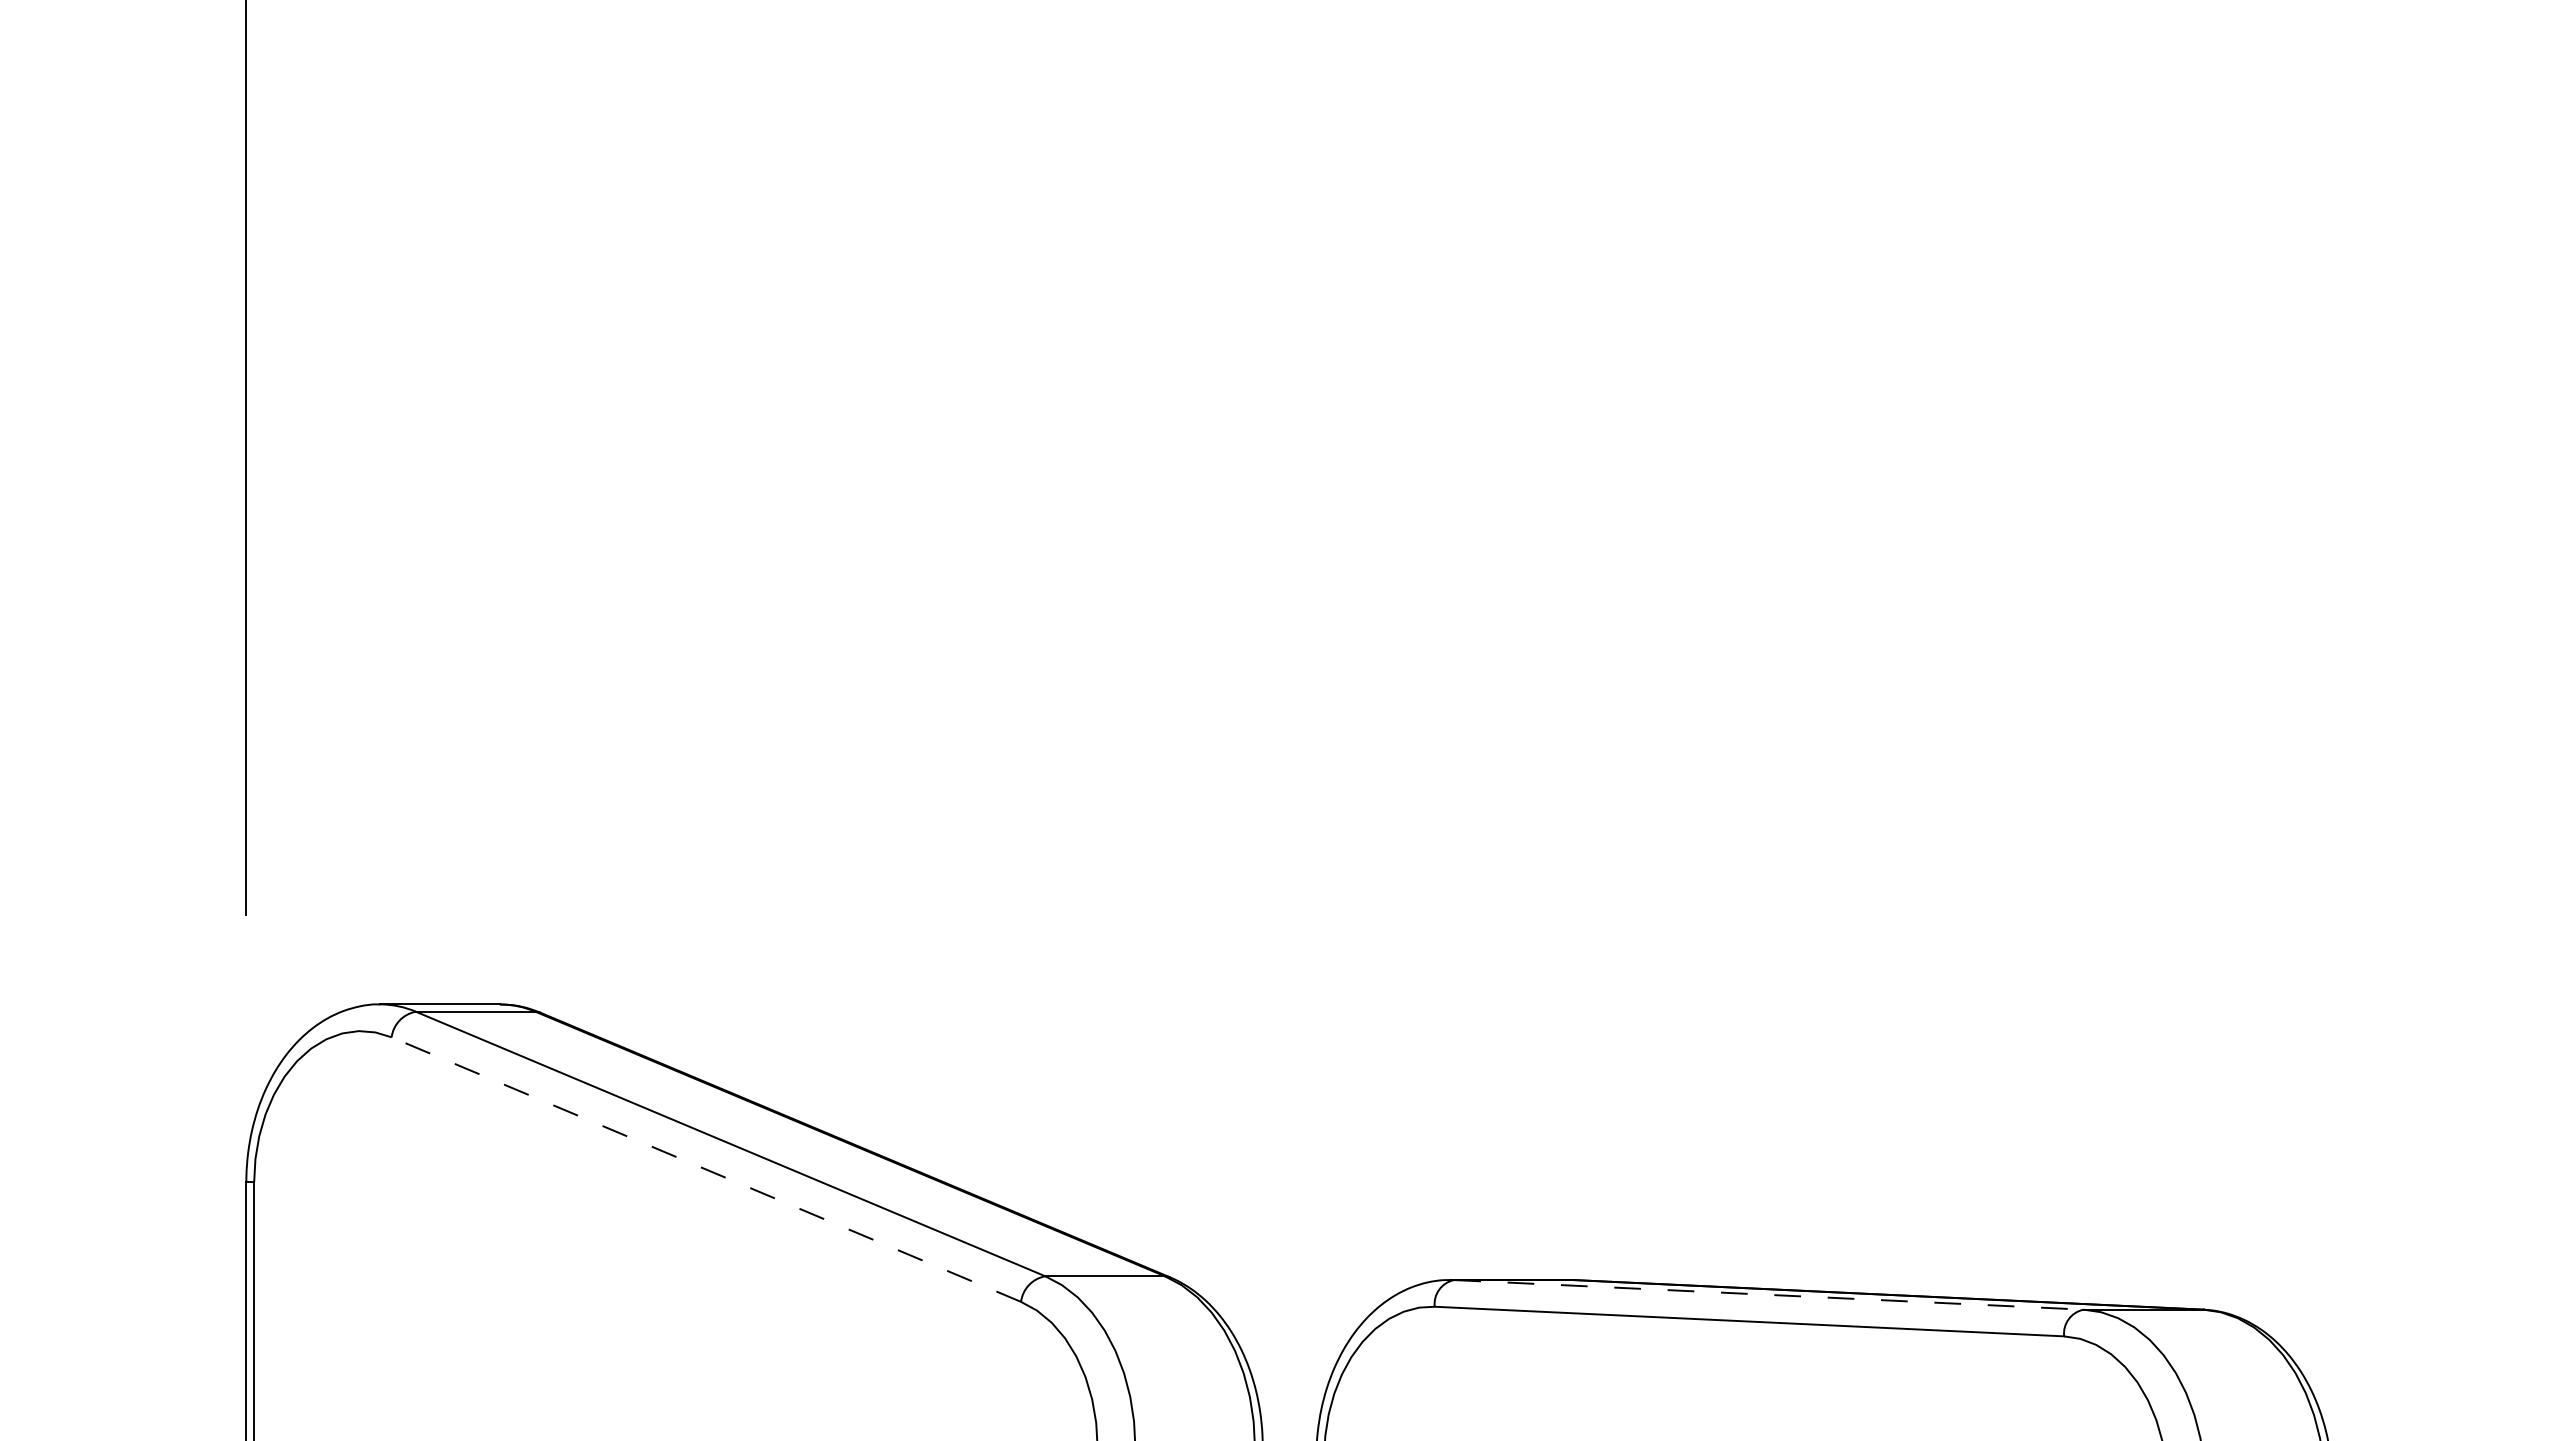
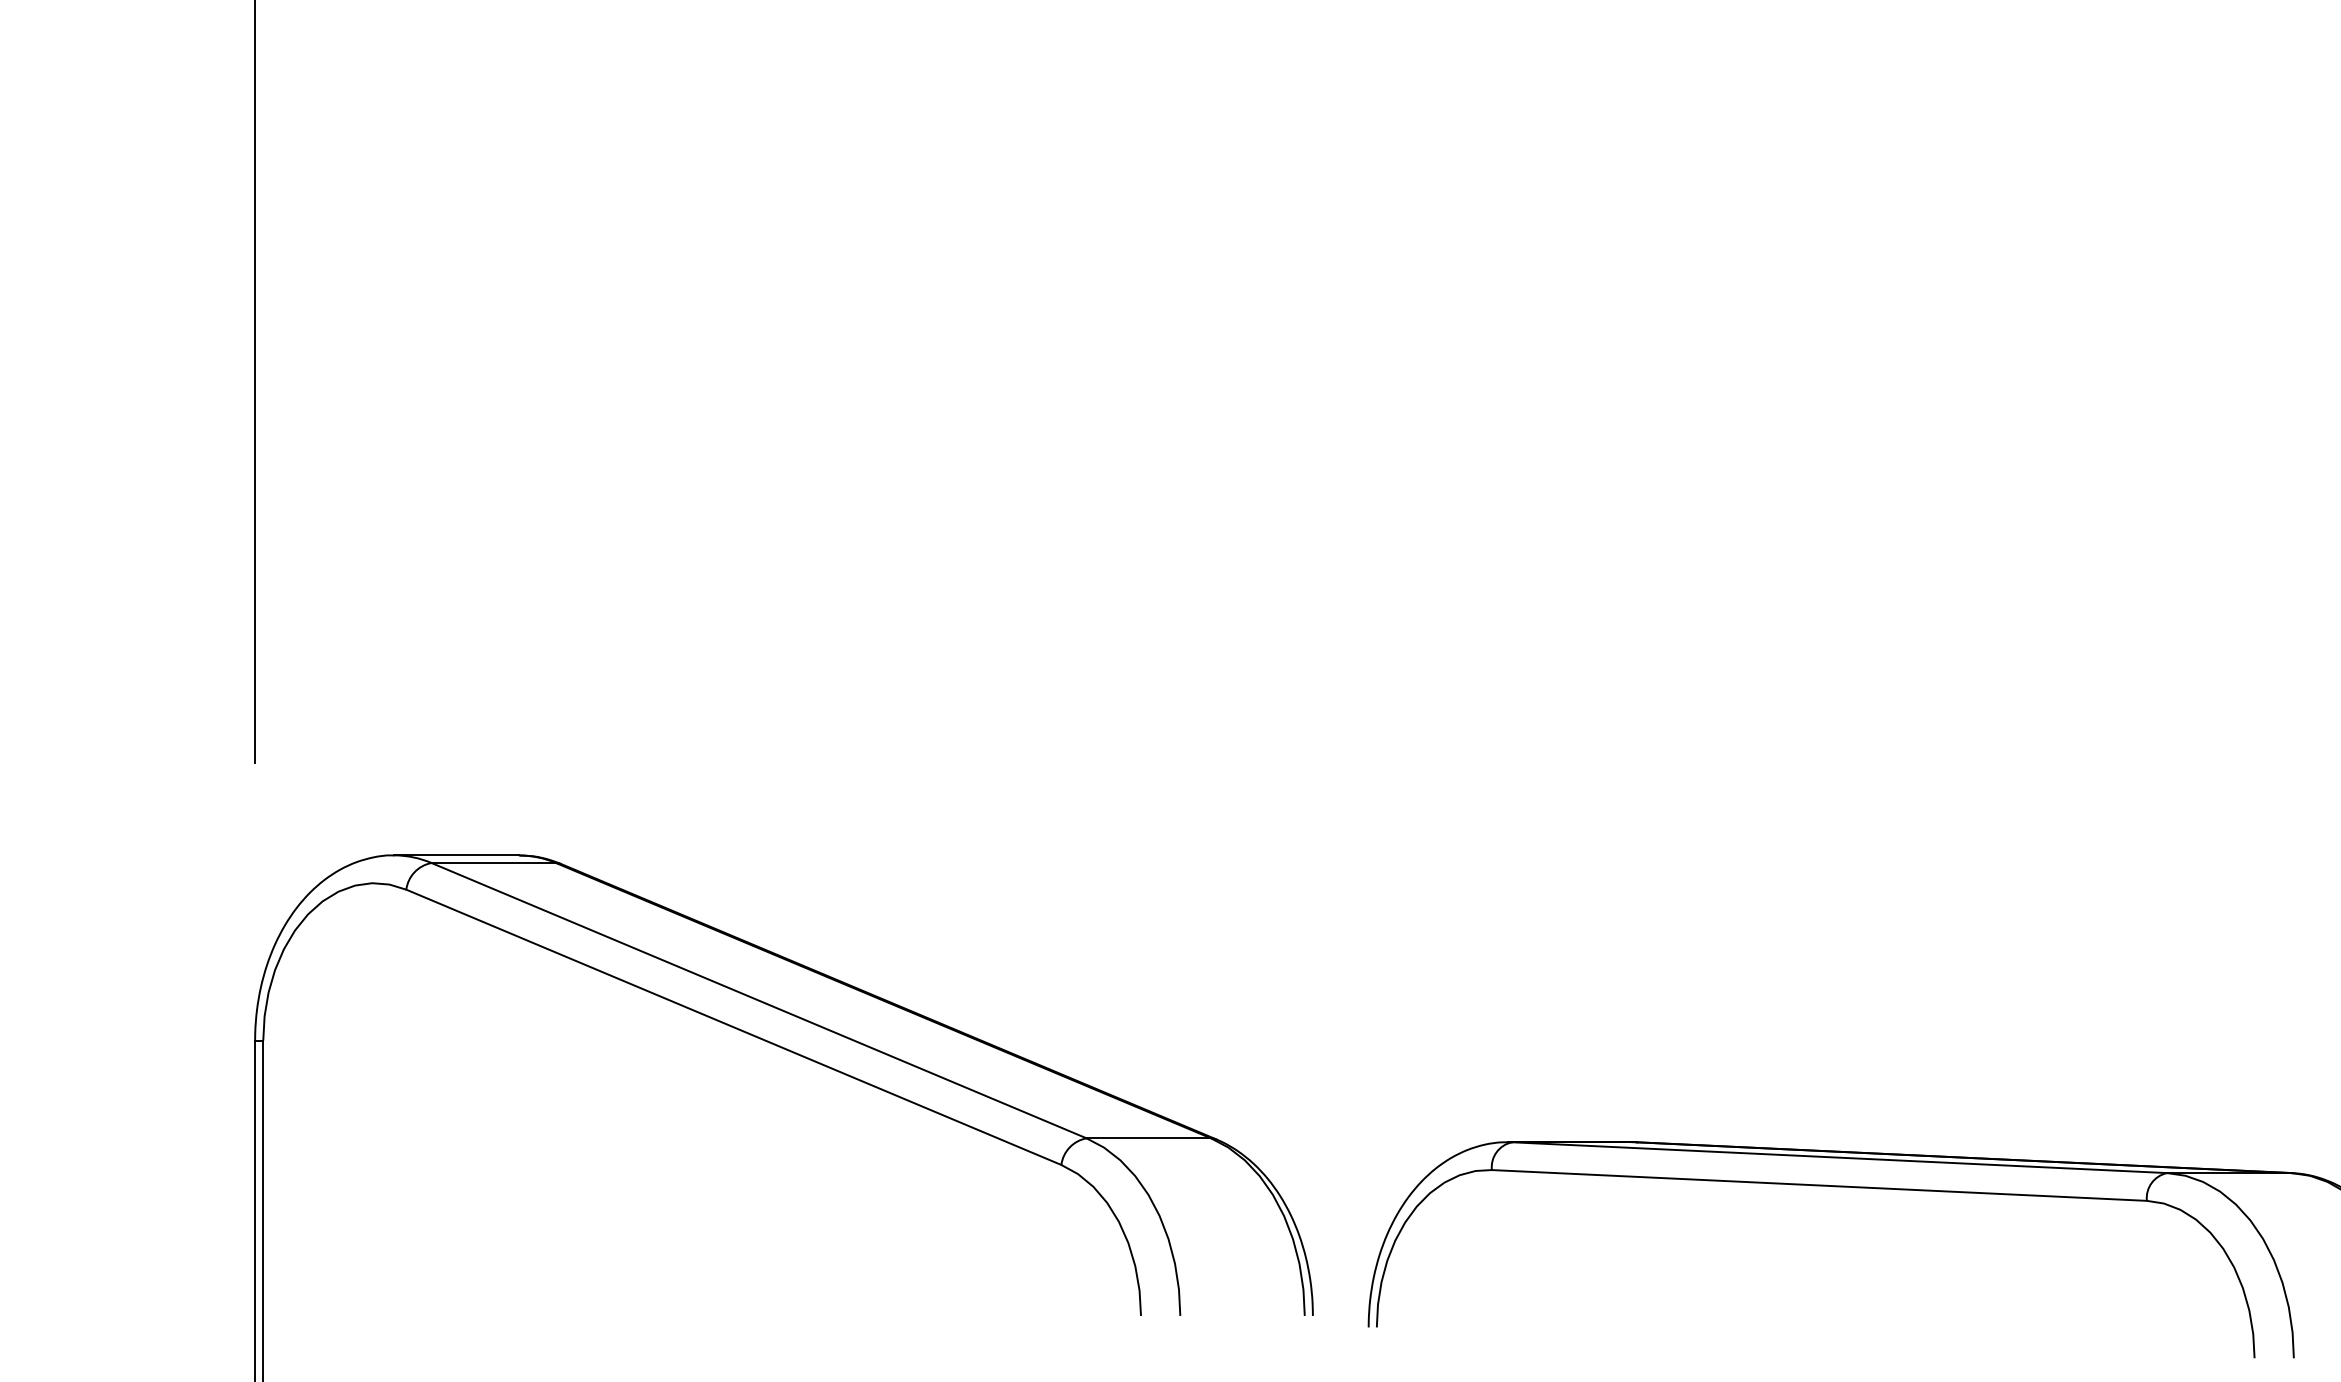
line: (705, 1169) -> (732, 1027), dashed -> solid
line: (1769, 1294) -> (1840, 1157), dashed -> solid

